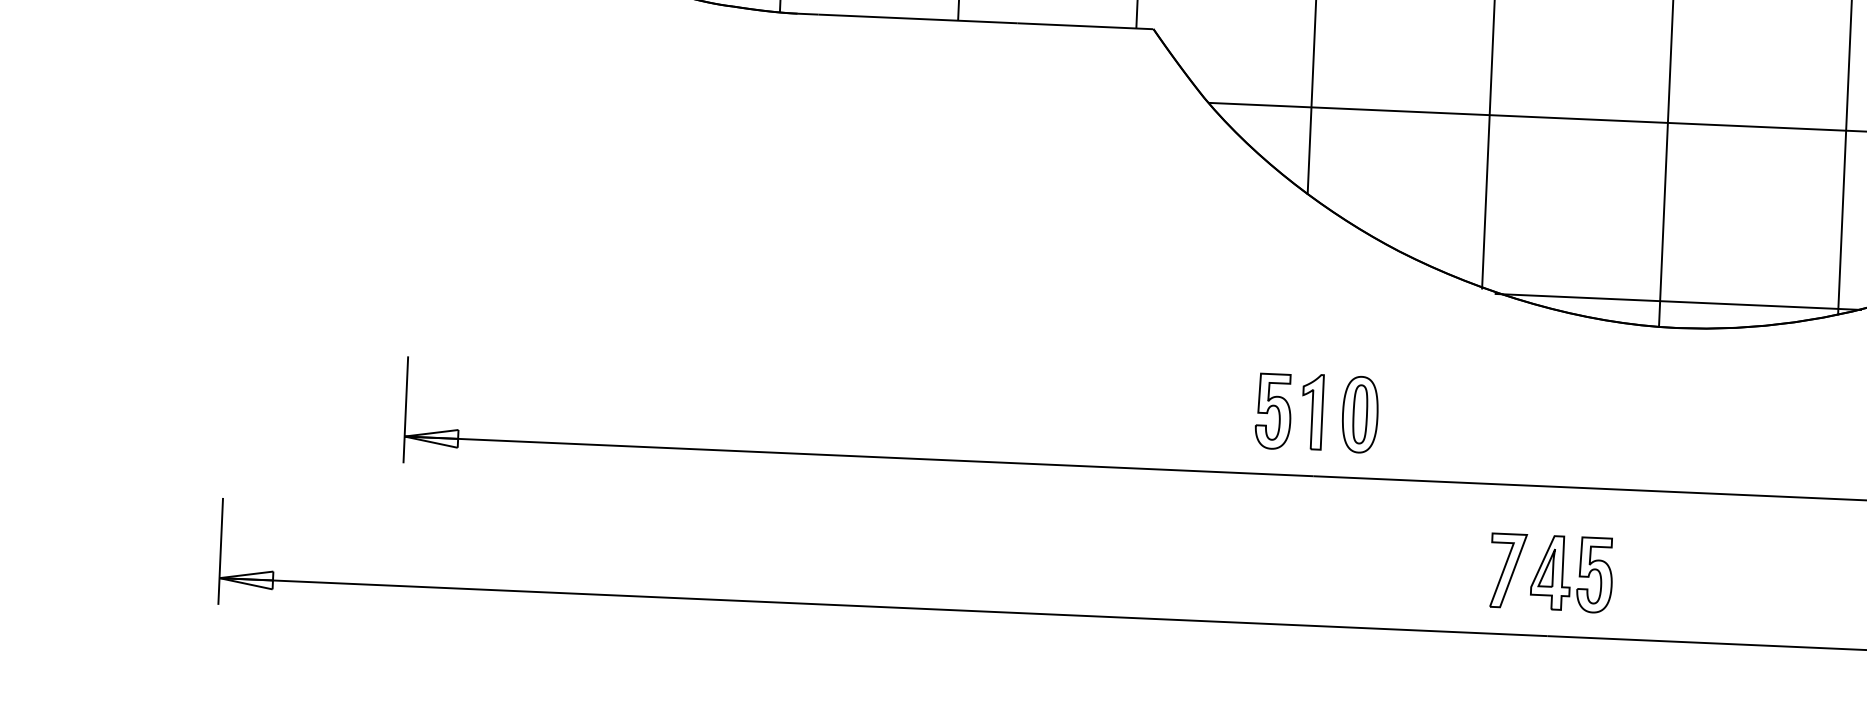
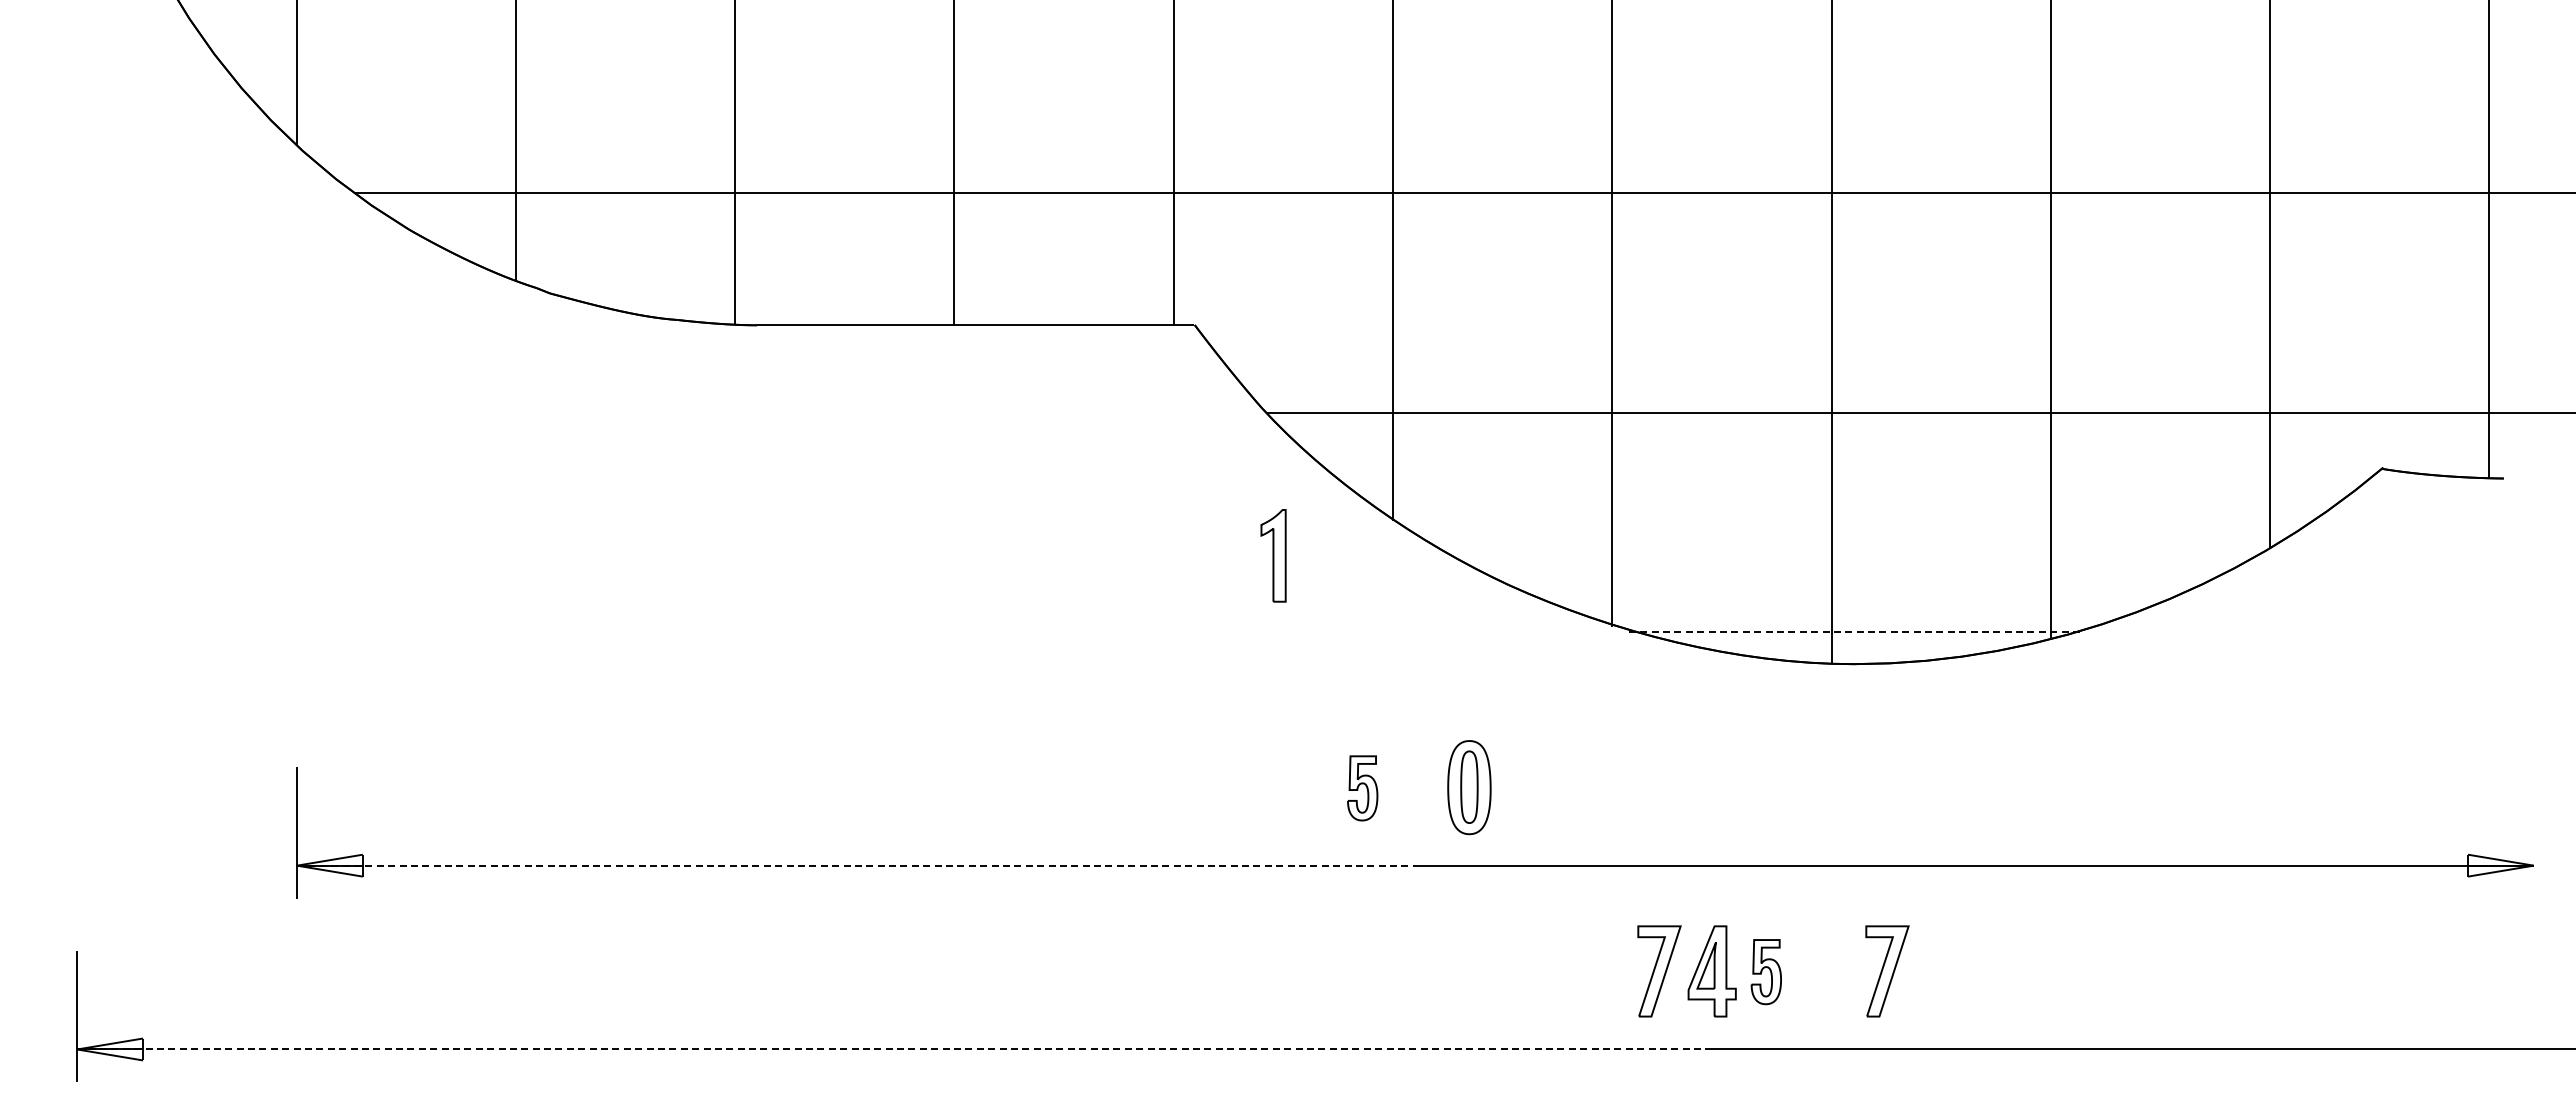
line: (1678, 302) -> (1854, 632), solid -> dashed
part: (1273, 411) -> (1362, 788), size x0.7
part: (1312, 411) -> (1273, 555), moved
line: (859, 456) -> (856, 865), solid -> dashed
part: (1595, 574) -> (1766, 971), size x0.7
part: (1693, 579) -> (1887, 971), added
line: (883, 607) -> (894, 1049), solid -> dashed

